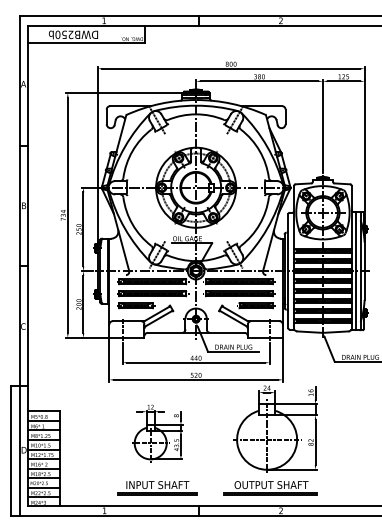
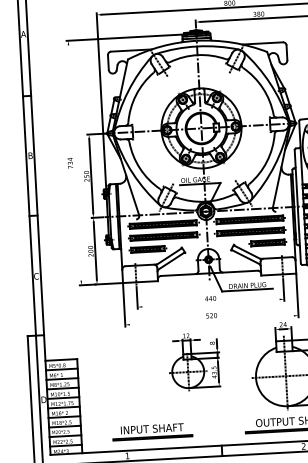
line: (67, 215) -> (74, 163), removed
line: (195, 362) -> (210, 302), removed
line: (196, 379) -> (212, 319), removed
part: (157, 433) -> (194, 361), moved
part: (157, 488) -> (152, 432), moved

